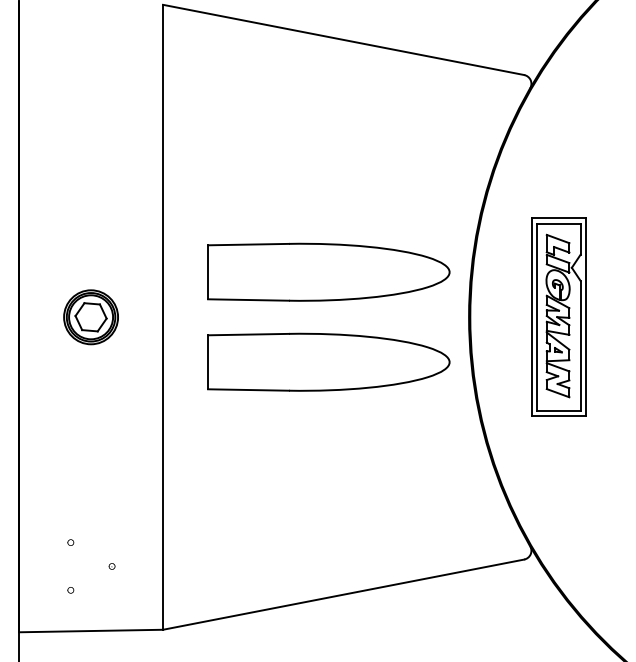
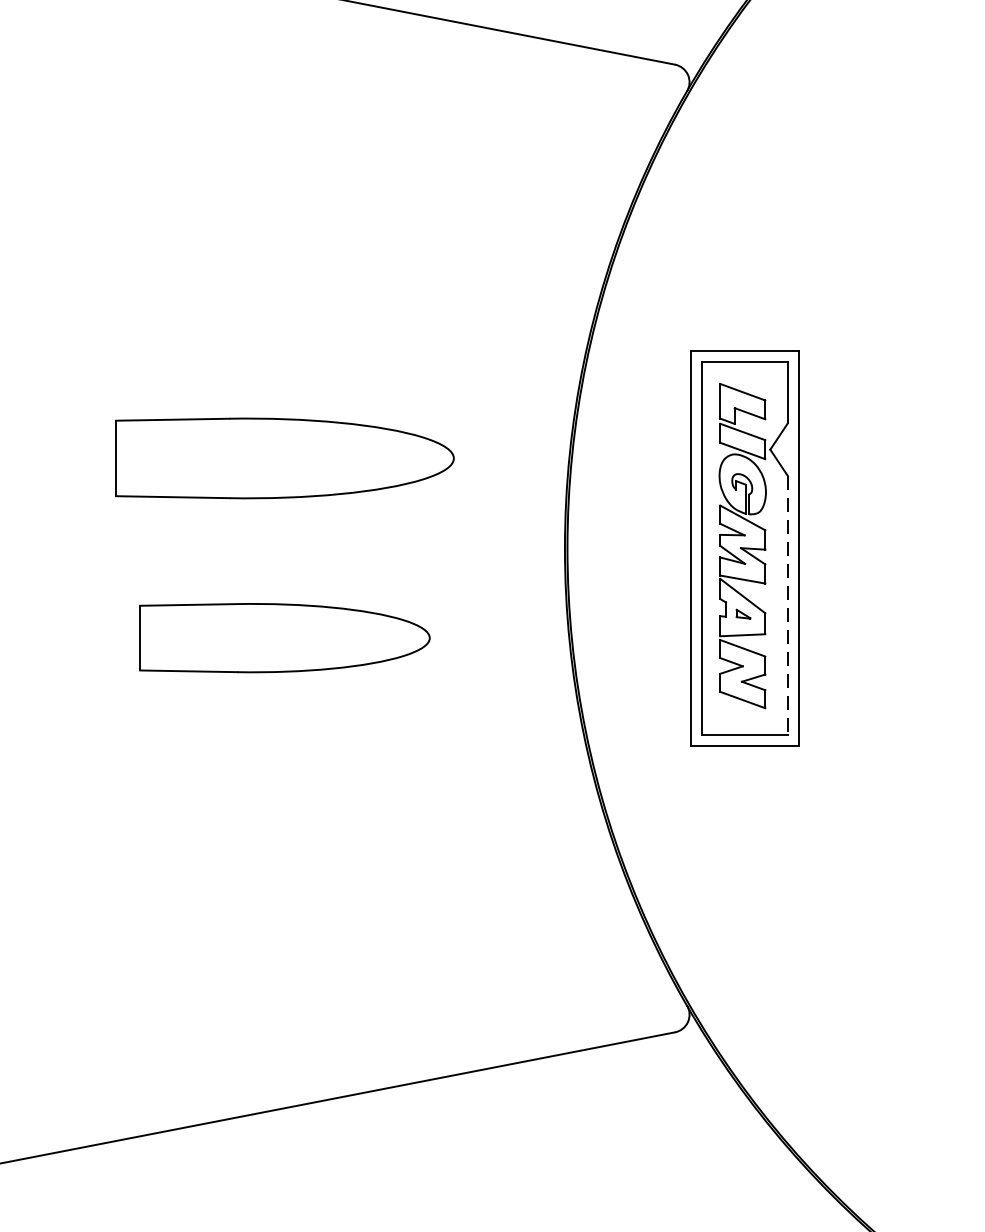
part: (328, 271) -> (284, 457), size x0.7
line: (580, 345) -> (787, 604), solid -> dashed
part: (328, 361) -> (284, 636), size x0.6

